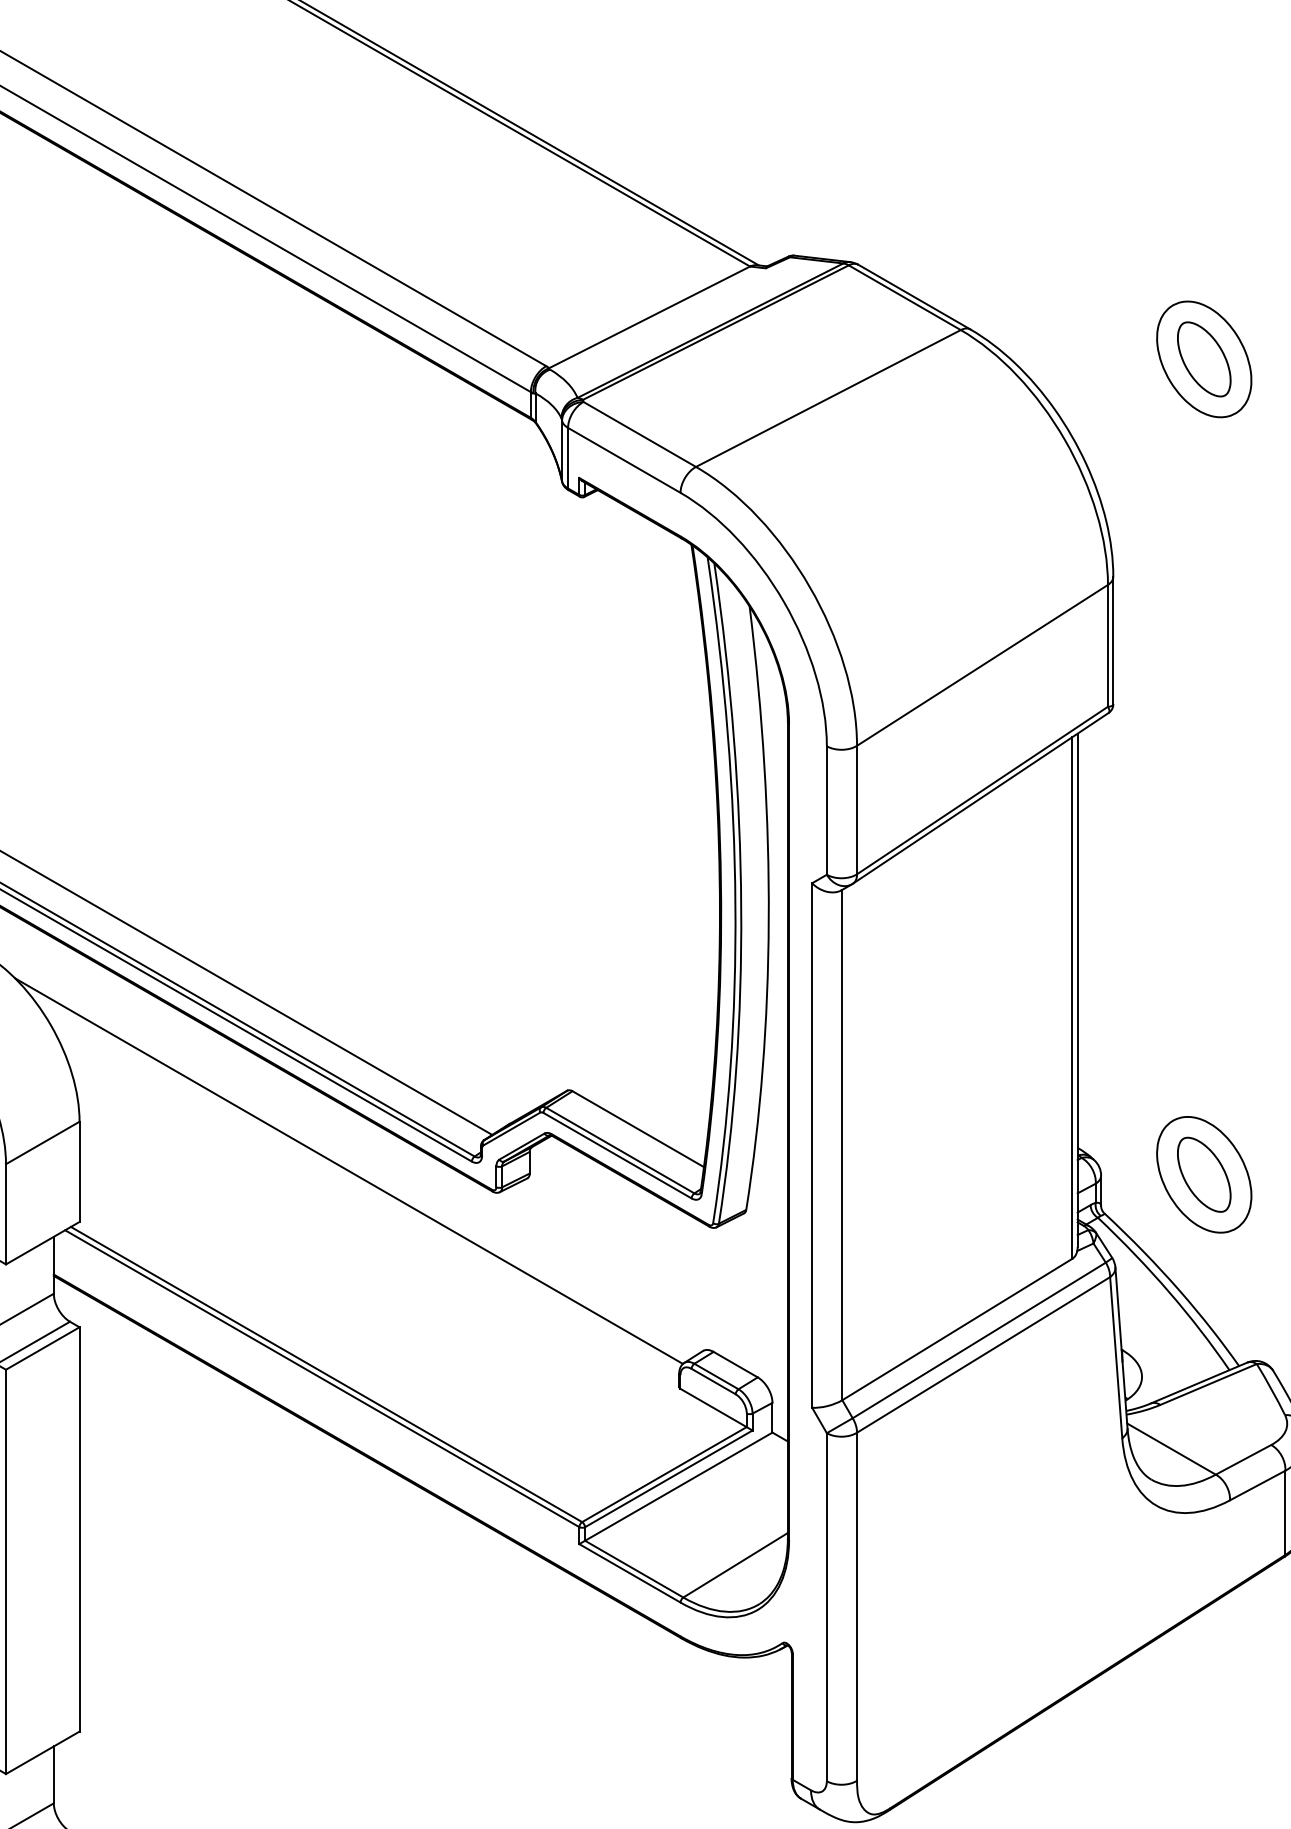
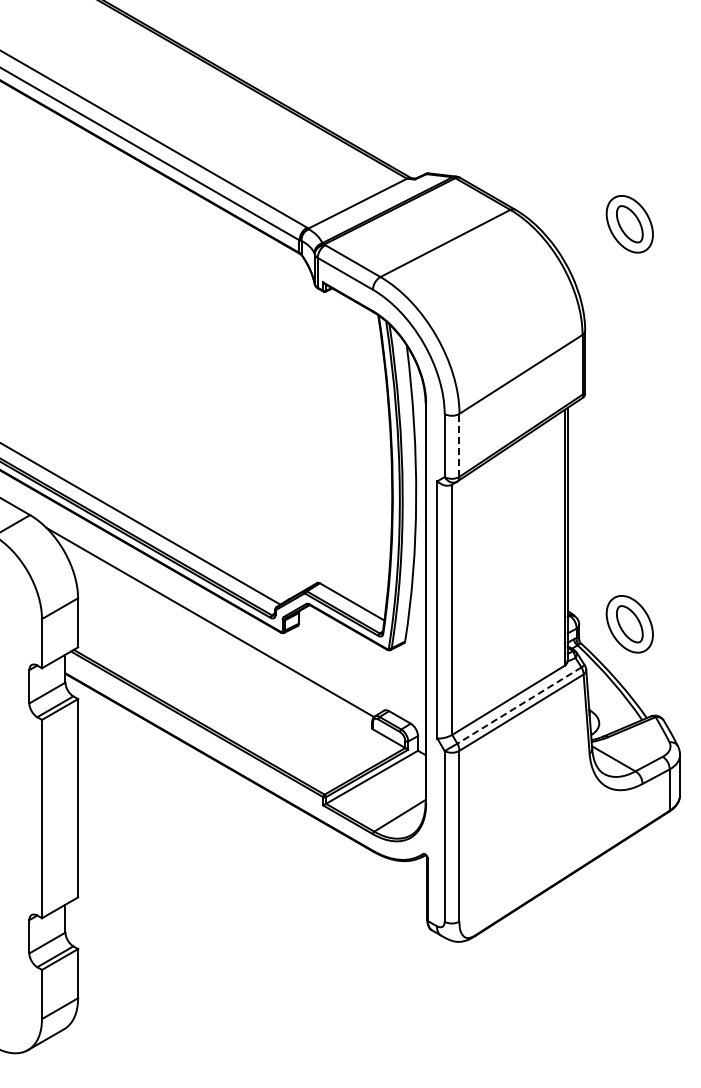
line: (857, 810) -> (459, 445), solid -> dashed
line: (979, 1340) -> (519, 705), solid -> dashed

